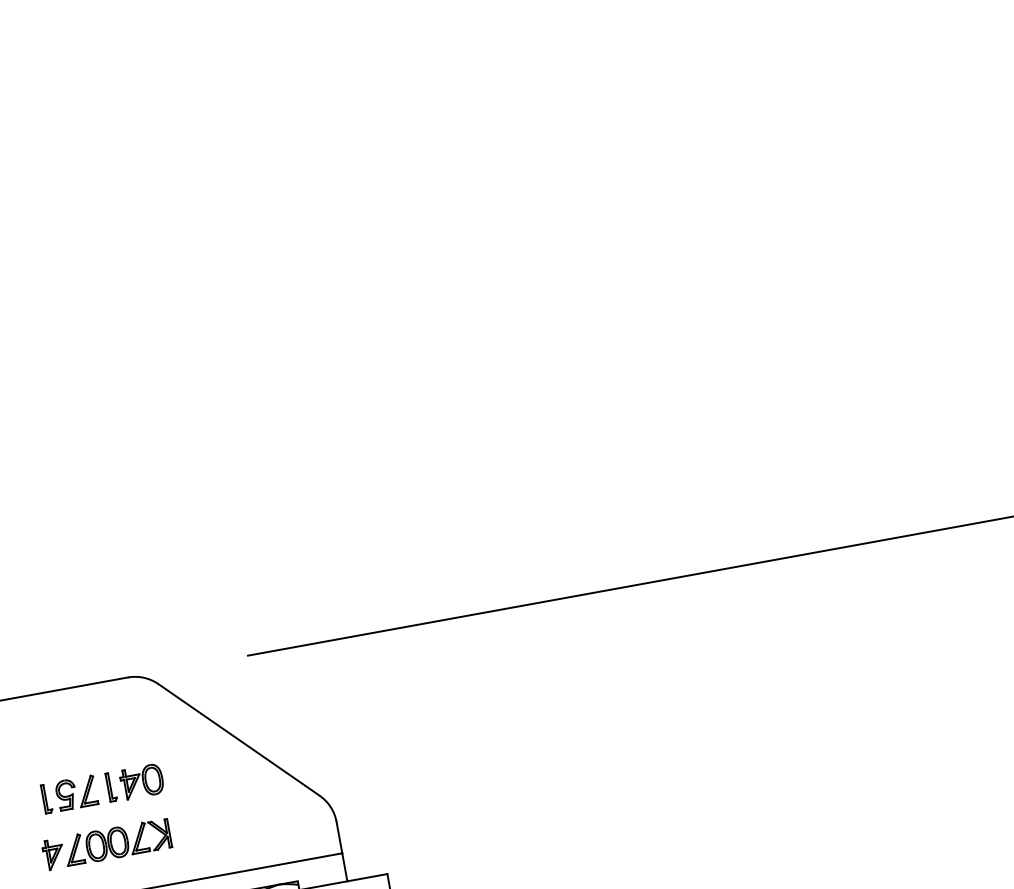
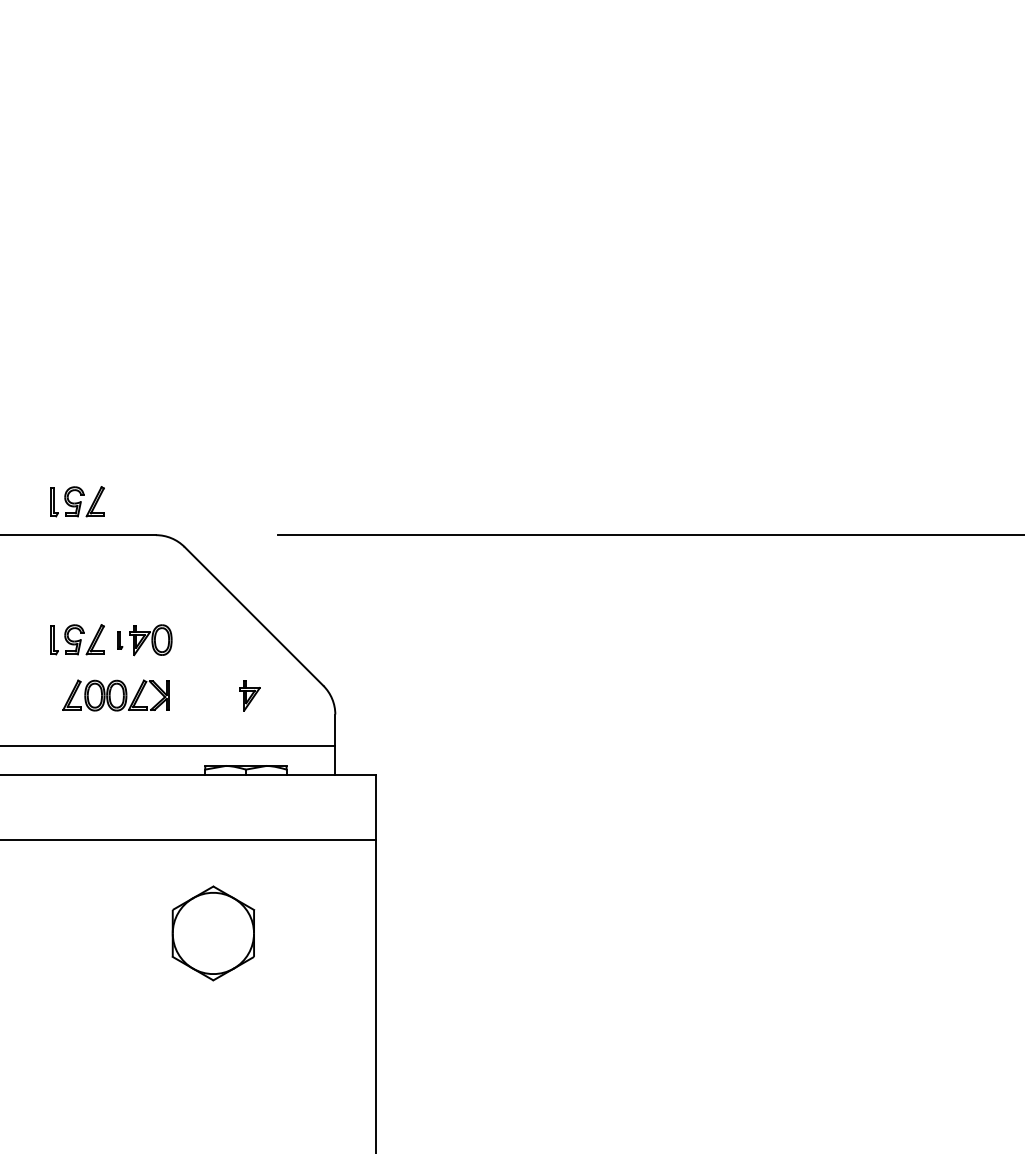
part: (44, 658) -> (77, 501), added
part: (111, 787) -> (120, 640), size x0.6
part: (52, 854) -> (249, 695), moved

